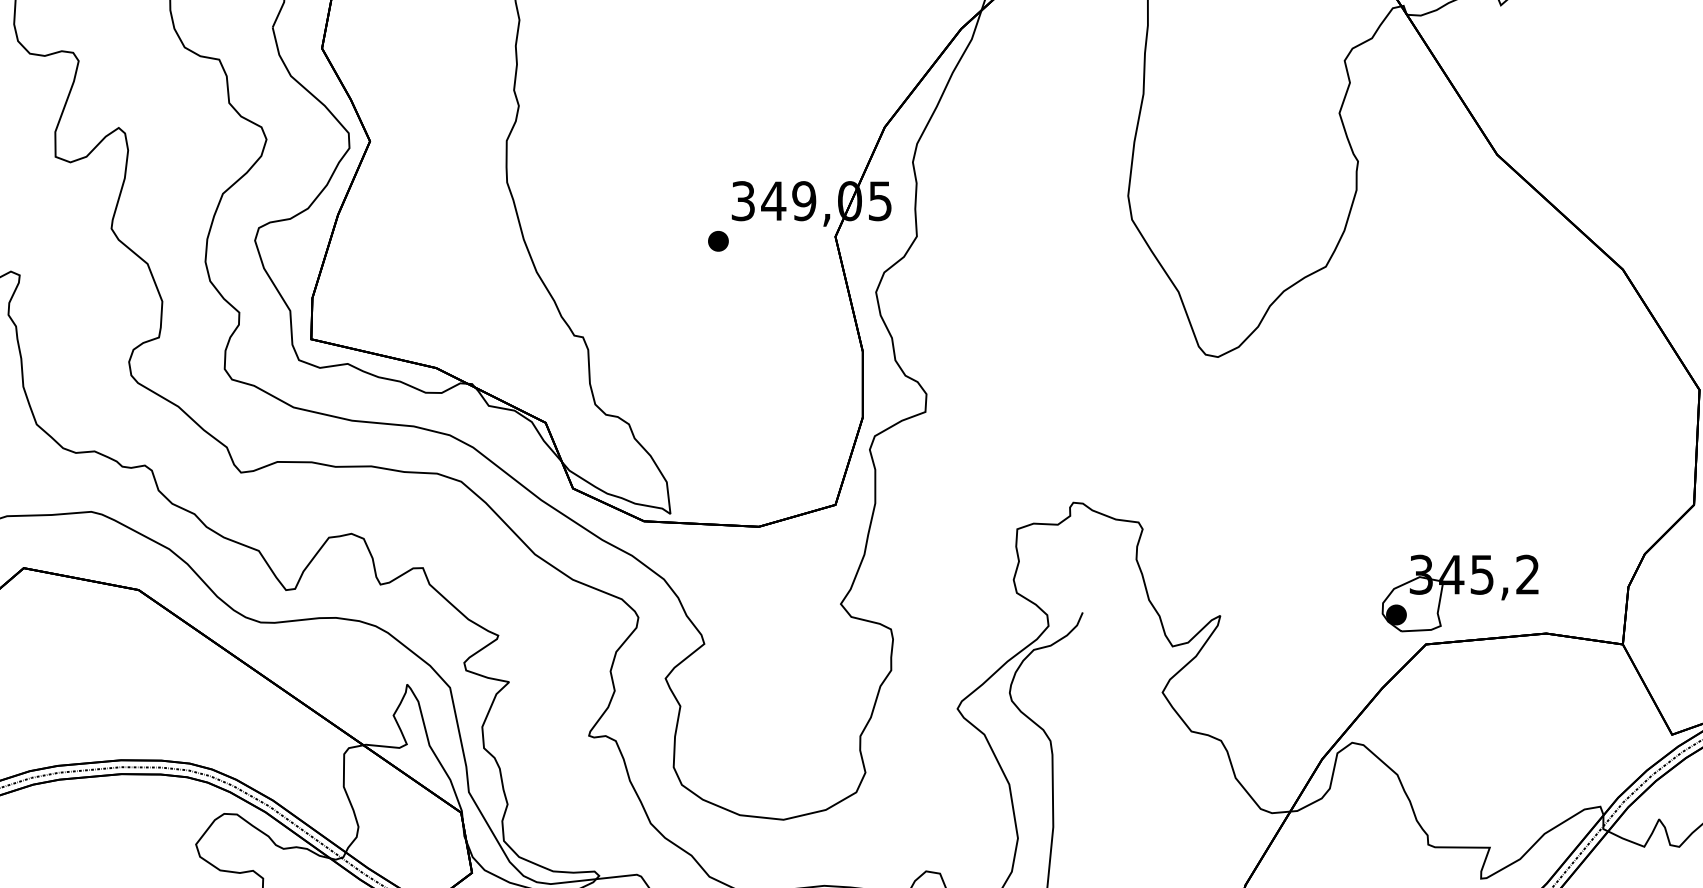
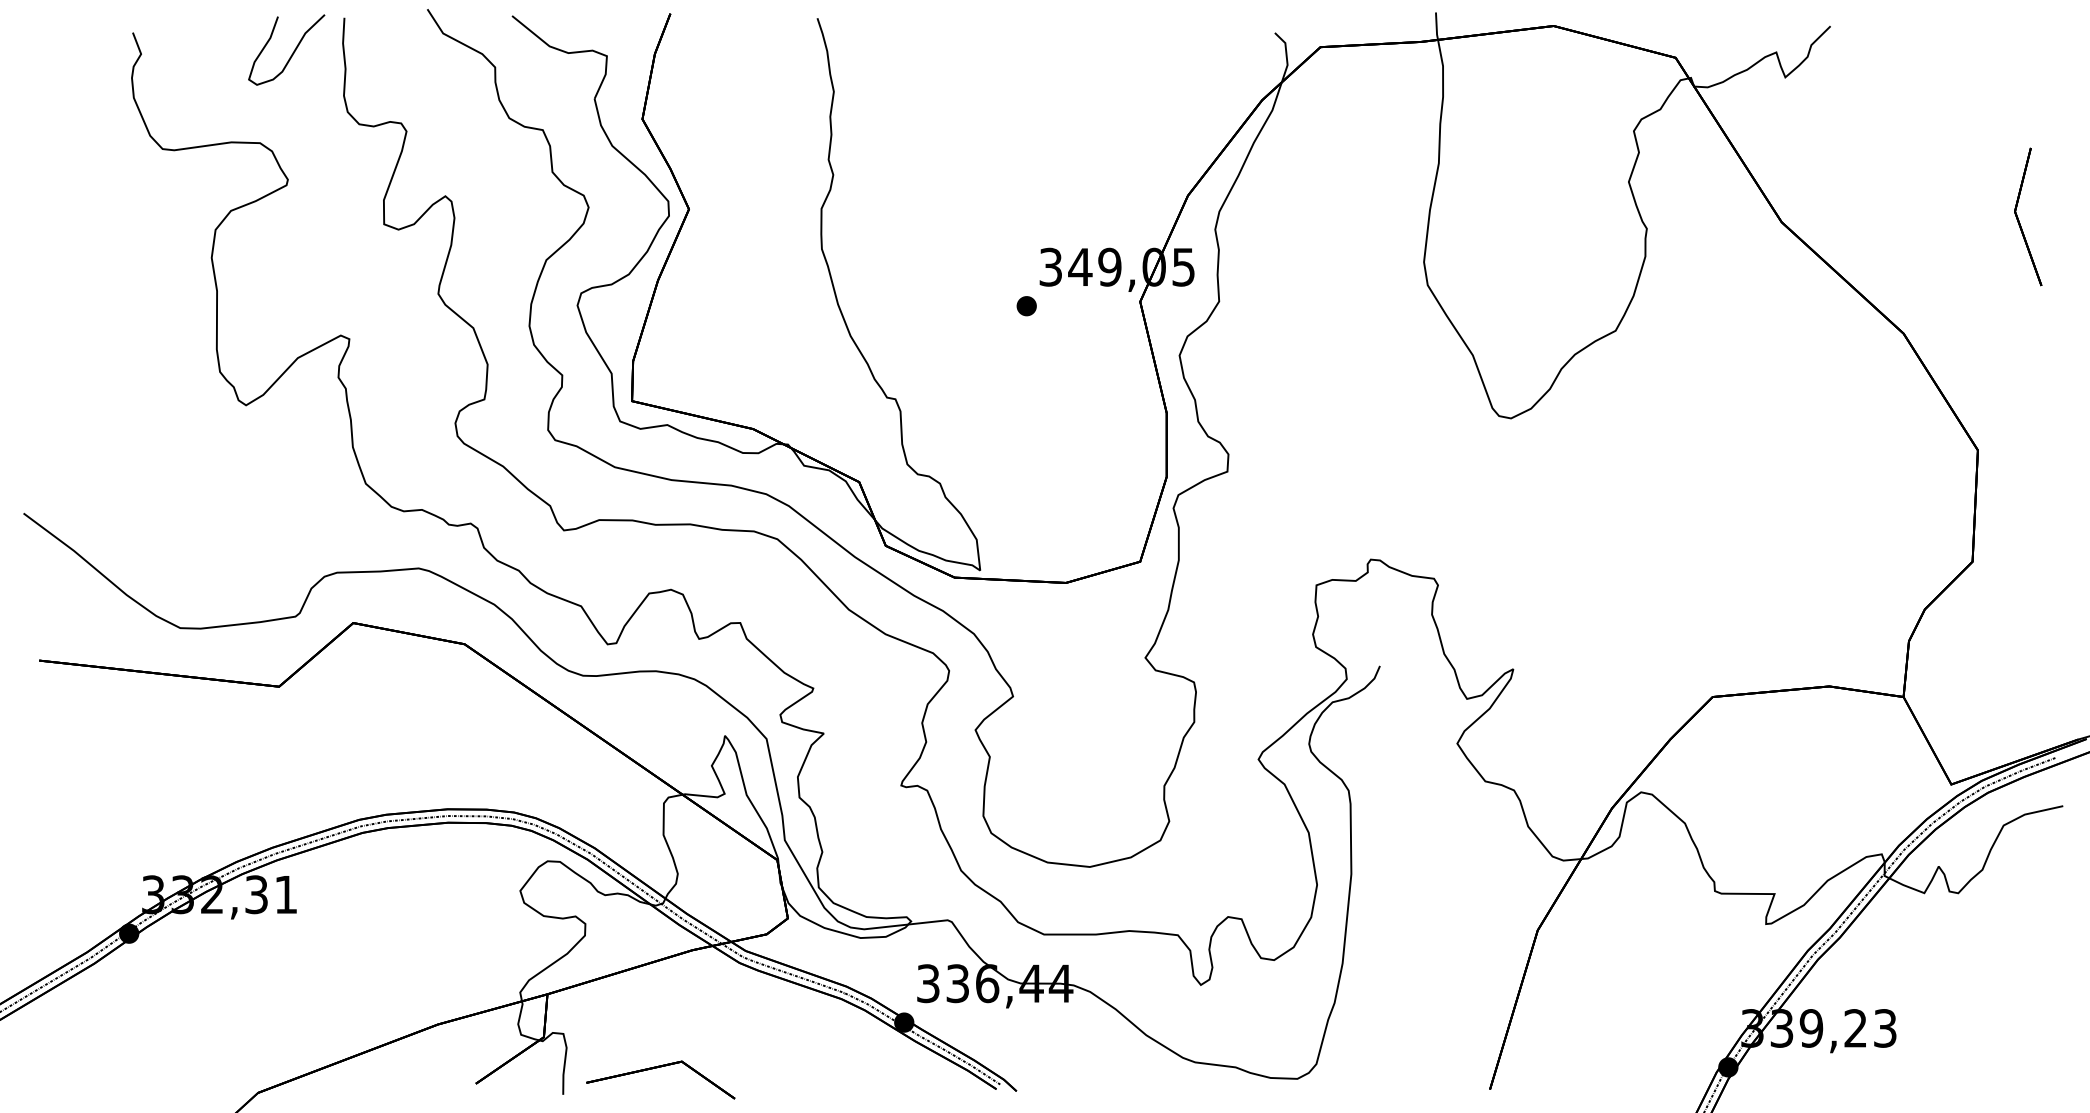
part: (1459, 593) -> (1745, 647), removed

